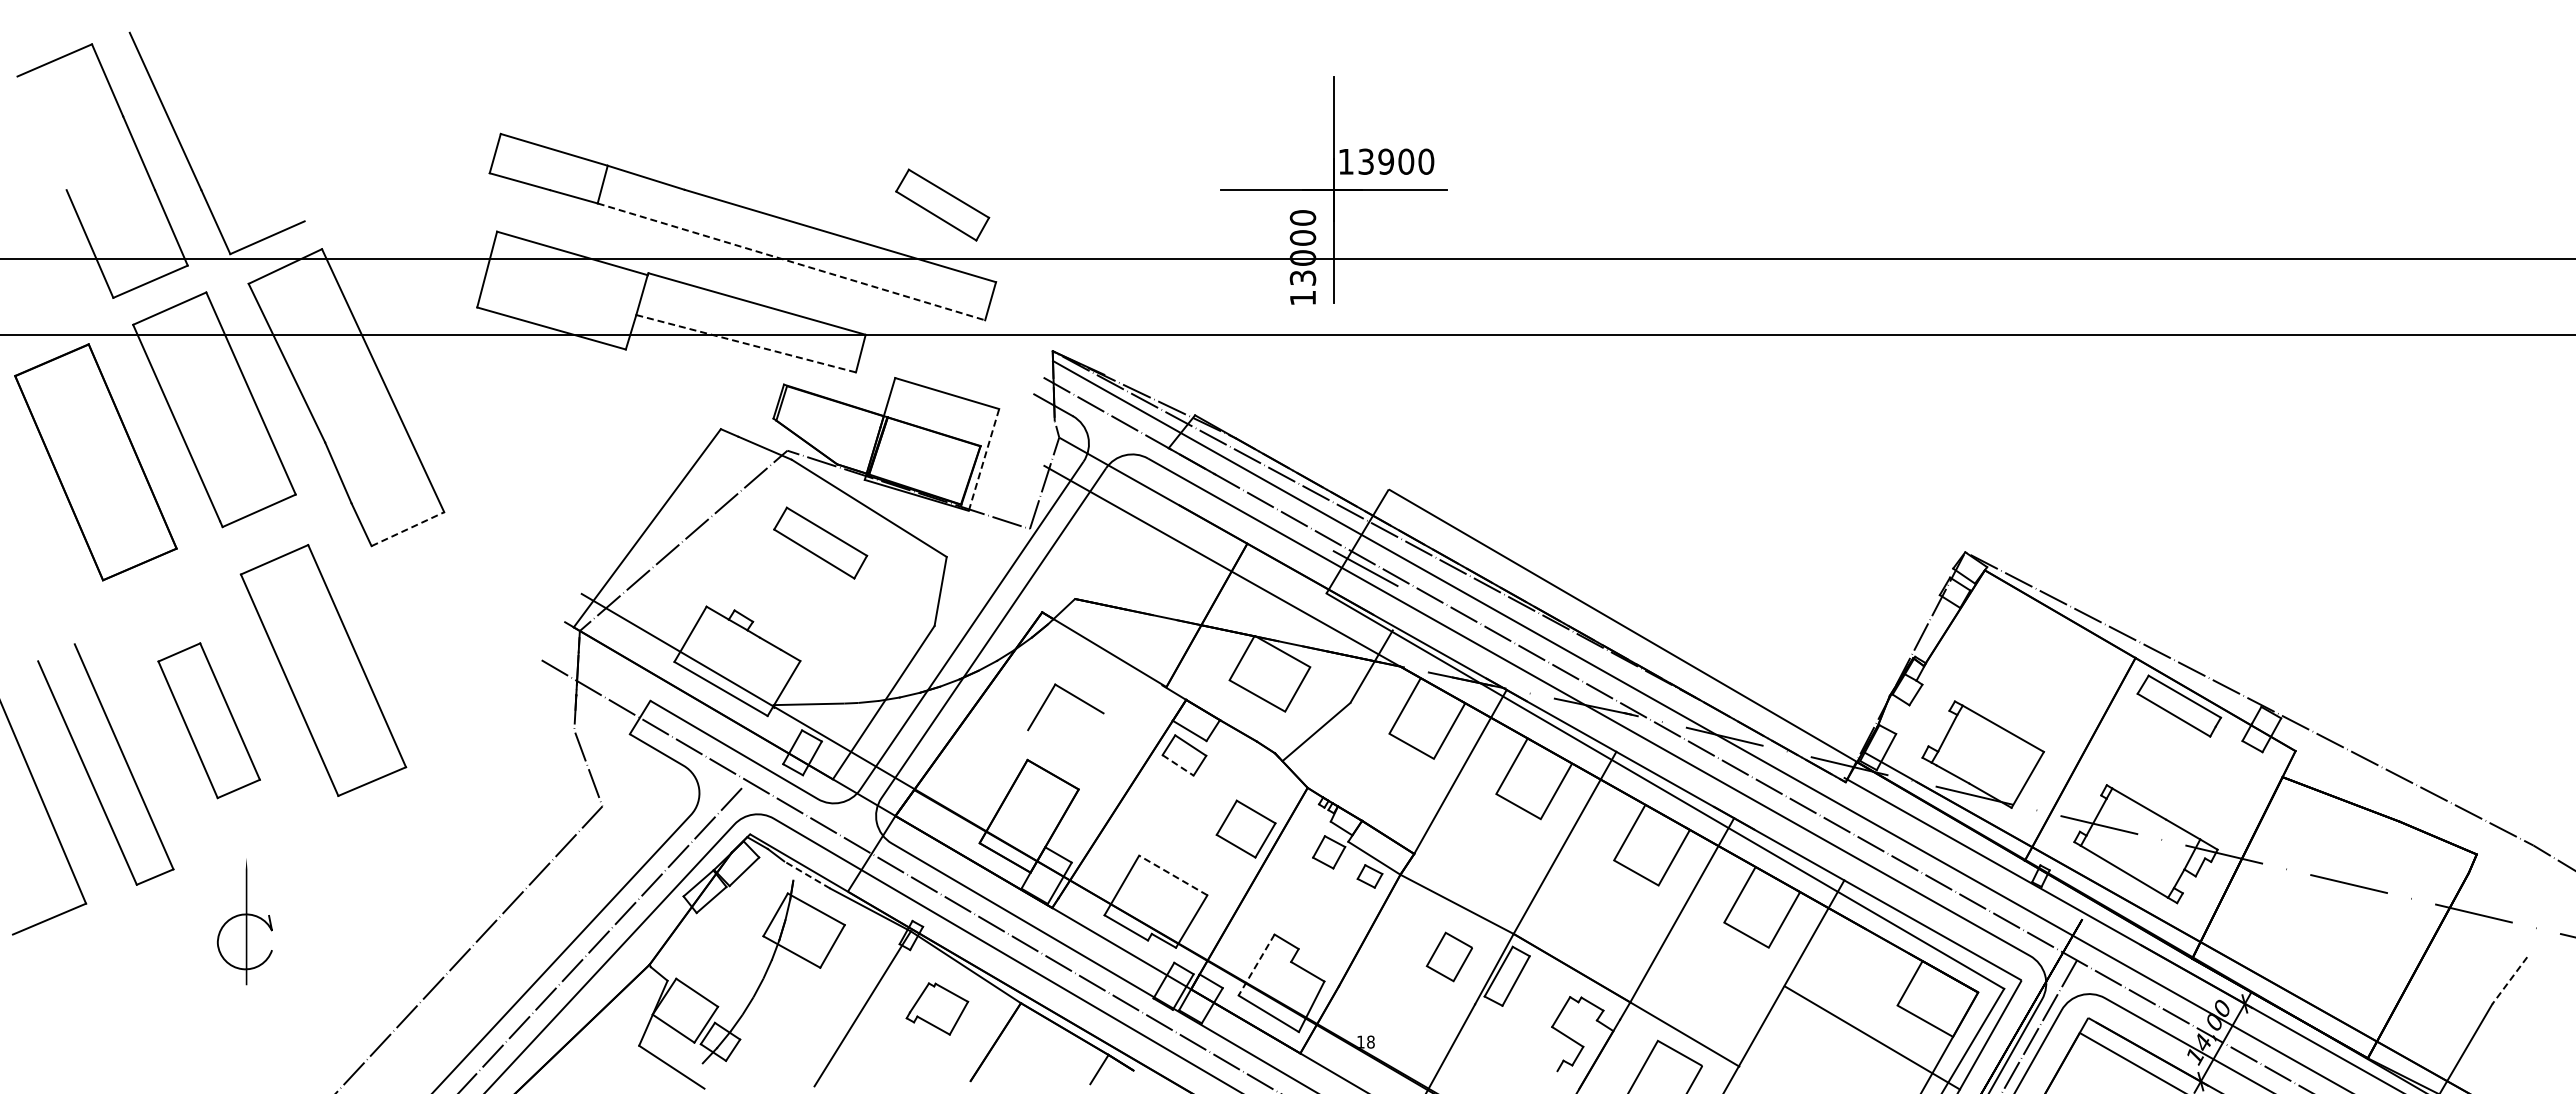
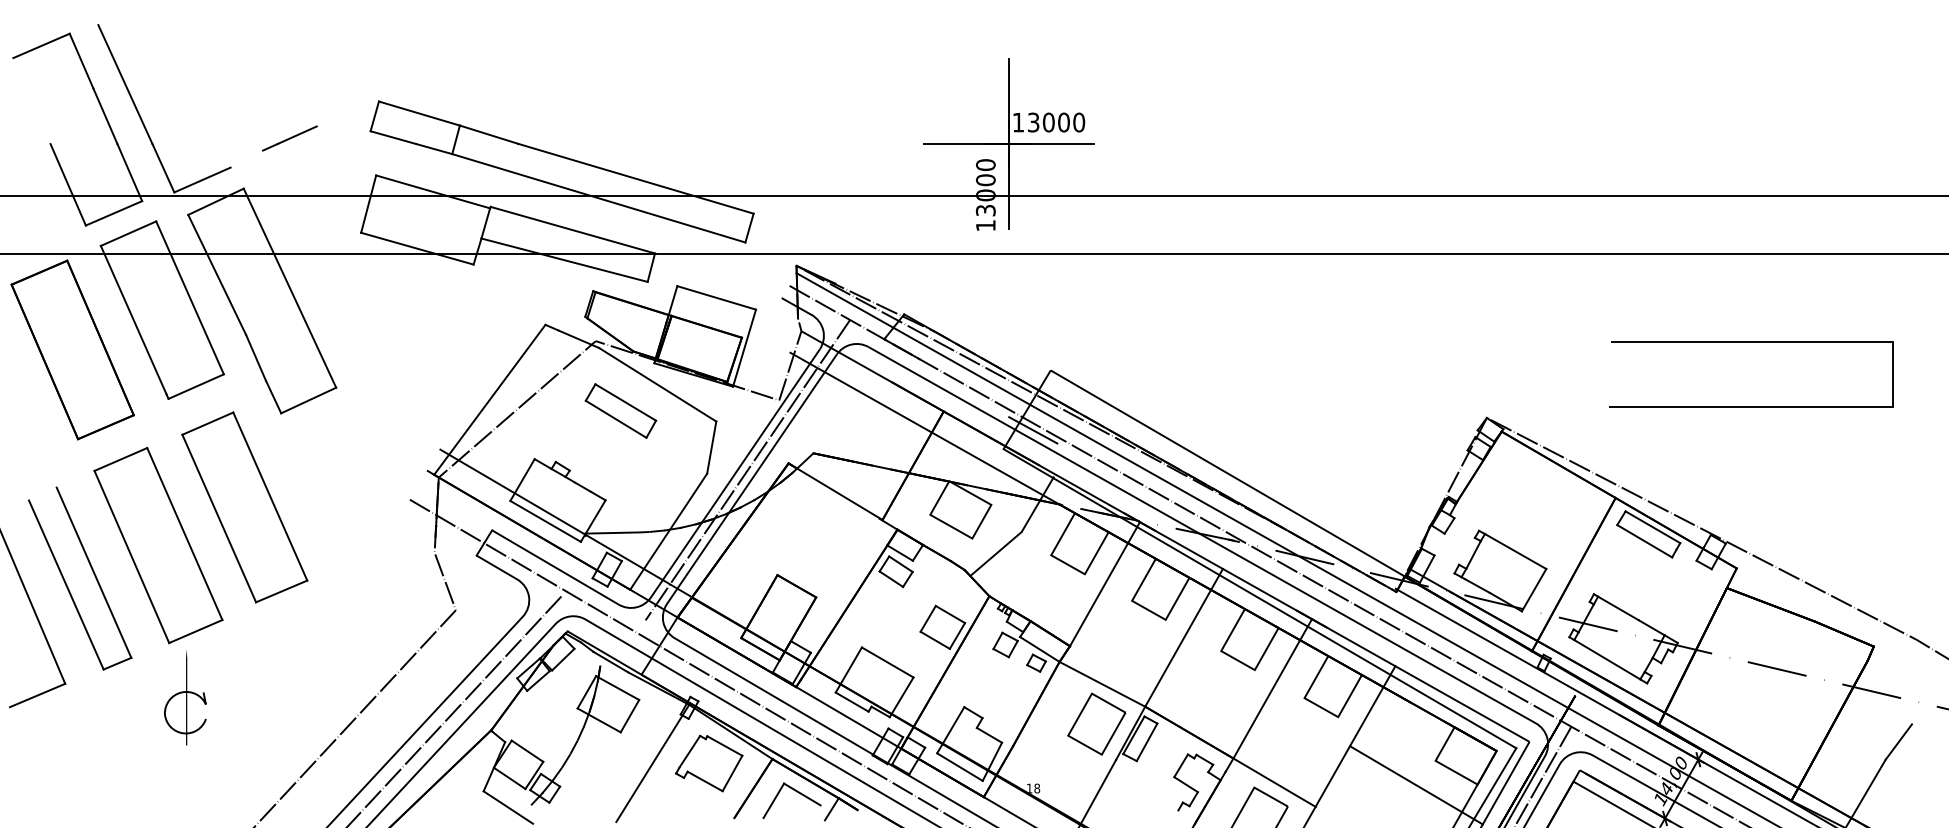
text: (1386, 161) -> (1049, 122), 13900 -> 13000
line: (382, 182) -> (289, 138), added
part: (942, 204) -> (713, 154), removed
line: (791, 262) -> (598, 198), dashed -> solid
line: (746, 343) -> (564, 260), dashed -> solid
line: (2314, 451) -> (1751, 341), added
line: (984, 459) -> (744, 347), dashed -> solid
line: (408, 528) -> (309, 400), dashed -> solid
line: (988, 620) -> (747, 469), added
part: (1071, 695) -> (796, 791), moved
part: (208, 720) -> (157, 545), size x1.67
line: (1178, 765) -> (891, 579), dashed -> solid
line: (807, 874) -> (611, 661), dashed -> solid
line: (1172, 875) -> (887, 662), dashed -> solid
part: (1449, 956) -> (1096, 723), size x1.67
line: (1256, 965) -> (950, 730), dashed -> solid
line: (2509, 981) -> (1898, 742), dashed -> solid
part: (937, 1008) -> (709, 763), size x1.43

